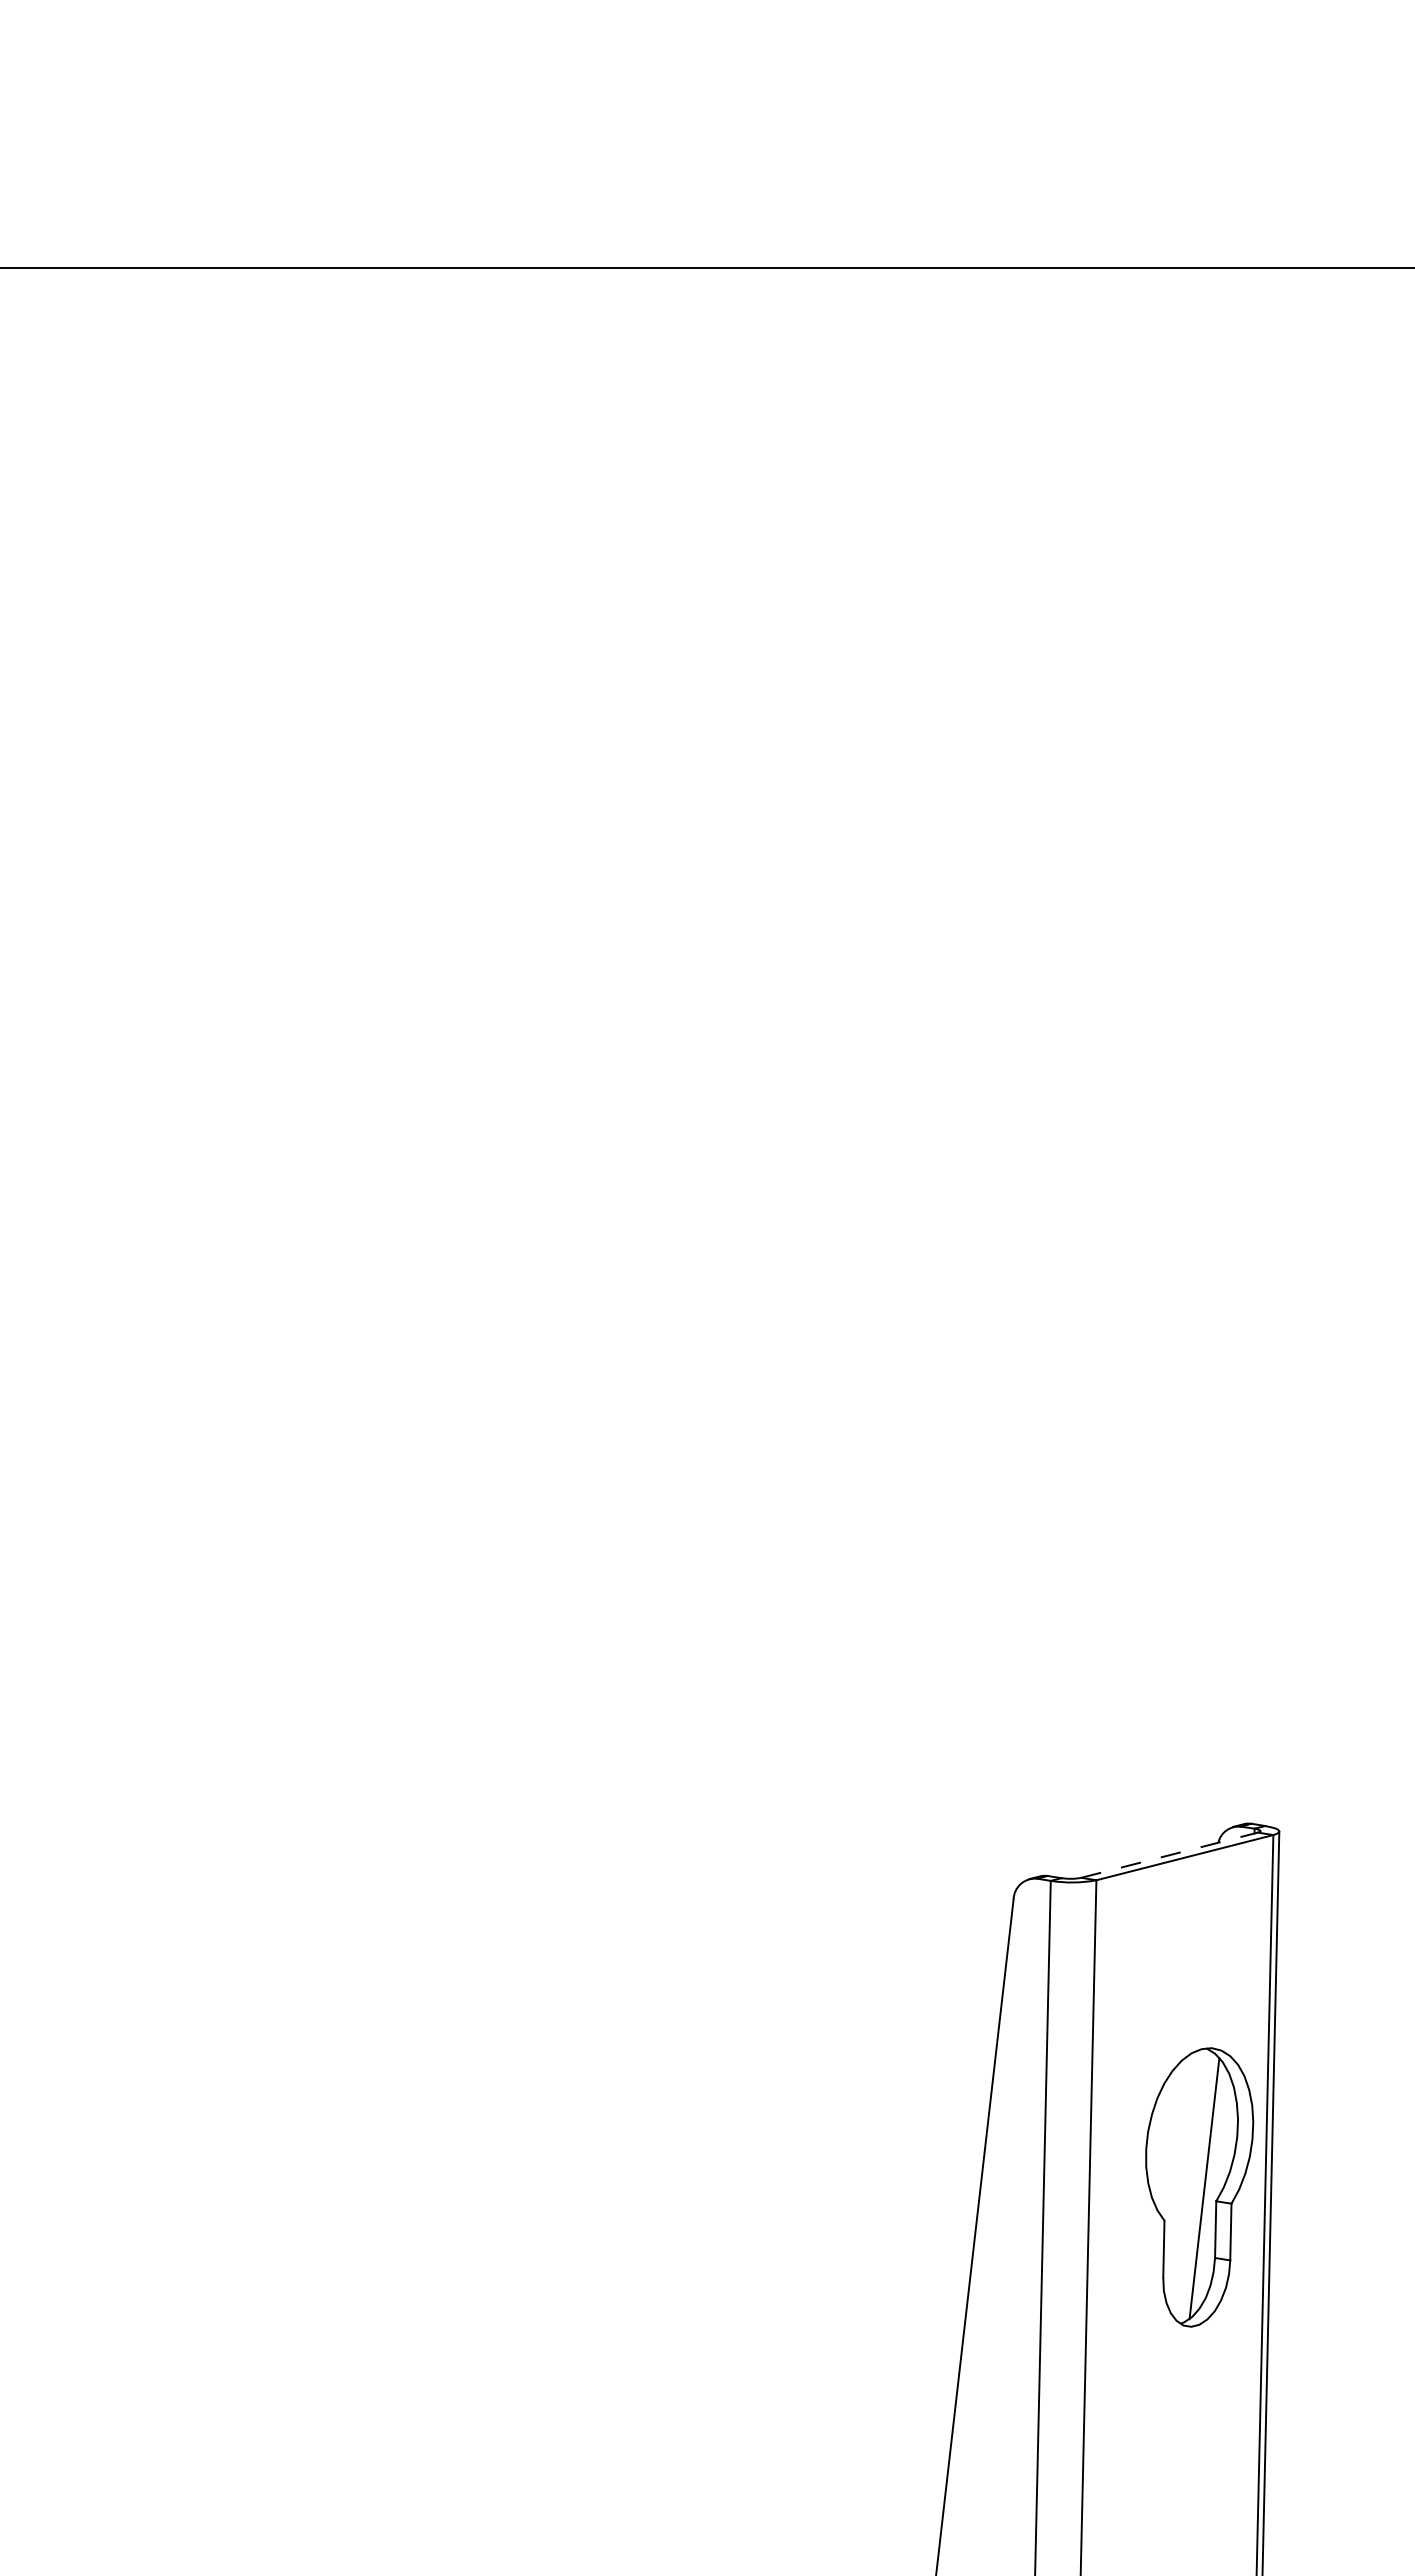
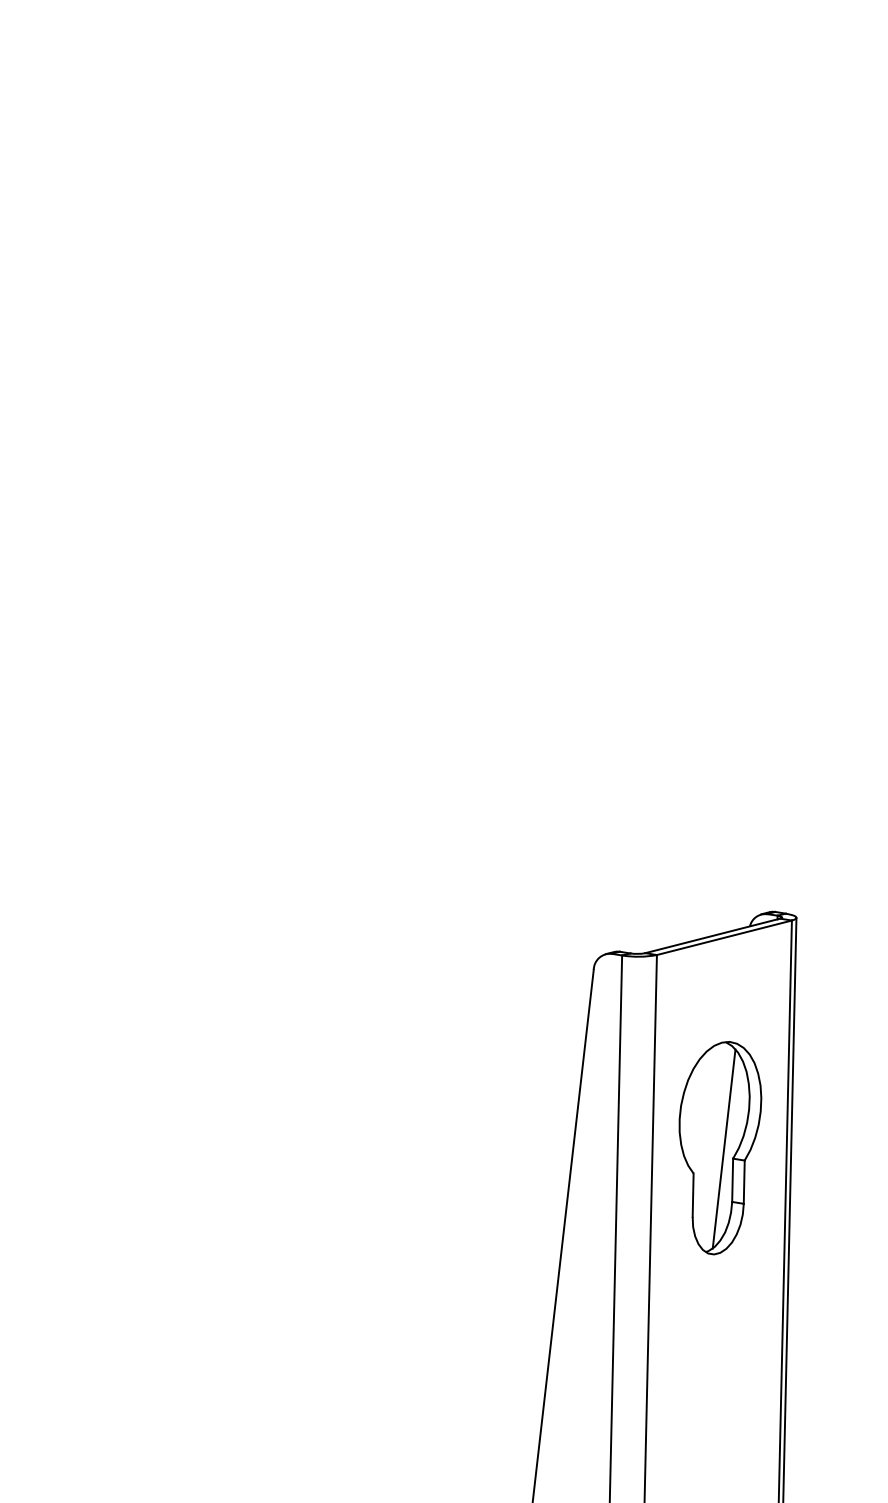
line: (1170, 1855) -> (713, 936), dashed -> solid
part: (1199, 2187) -> (720, 1148), moved

